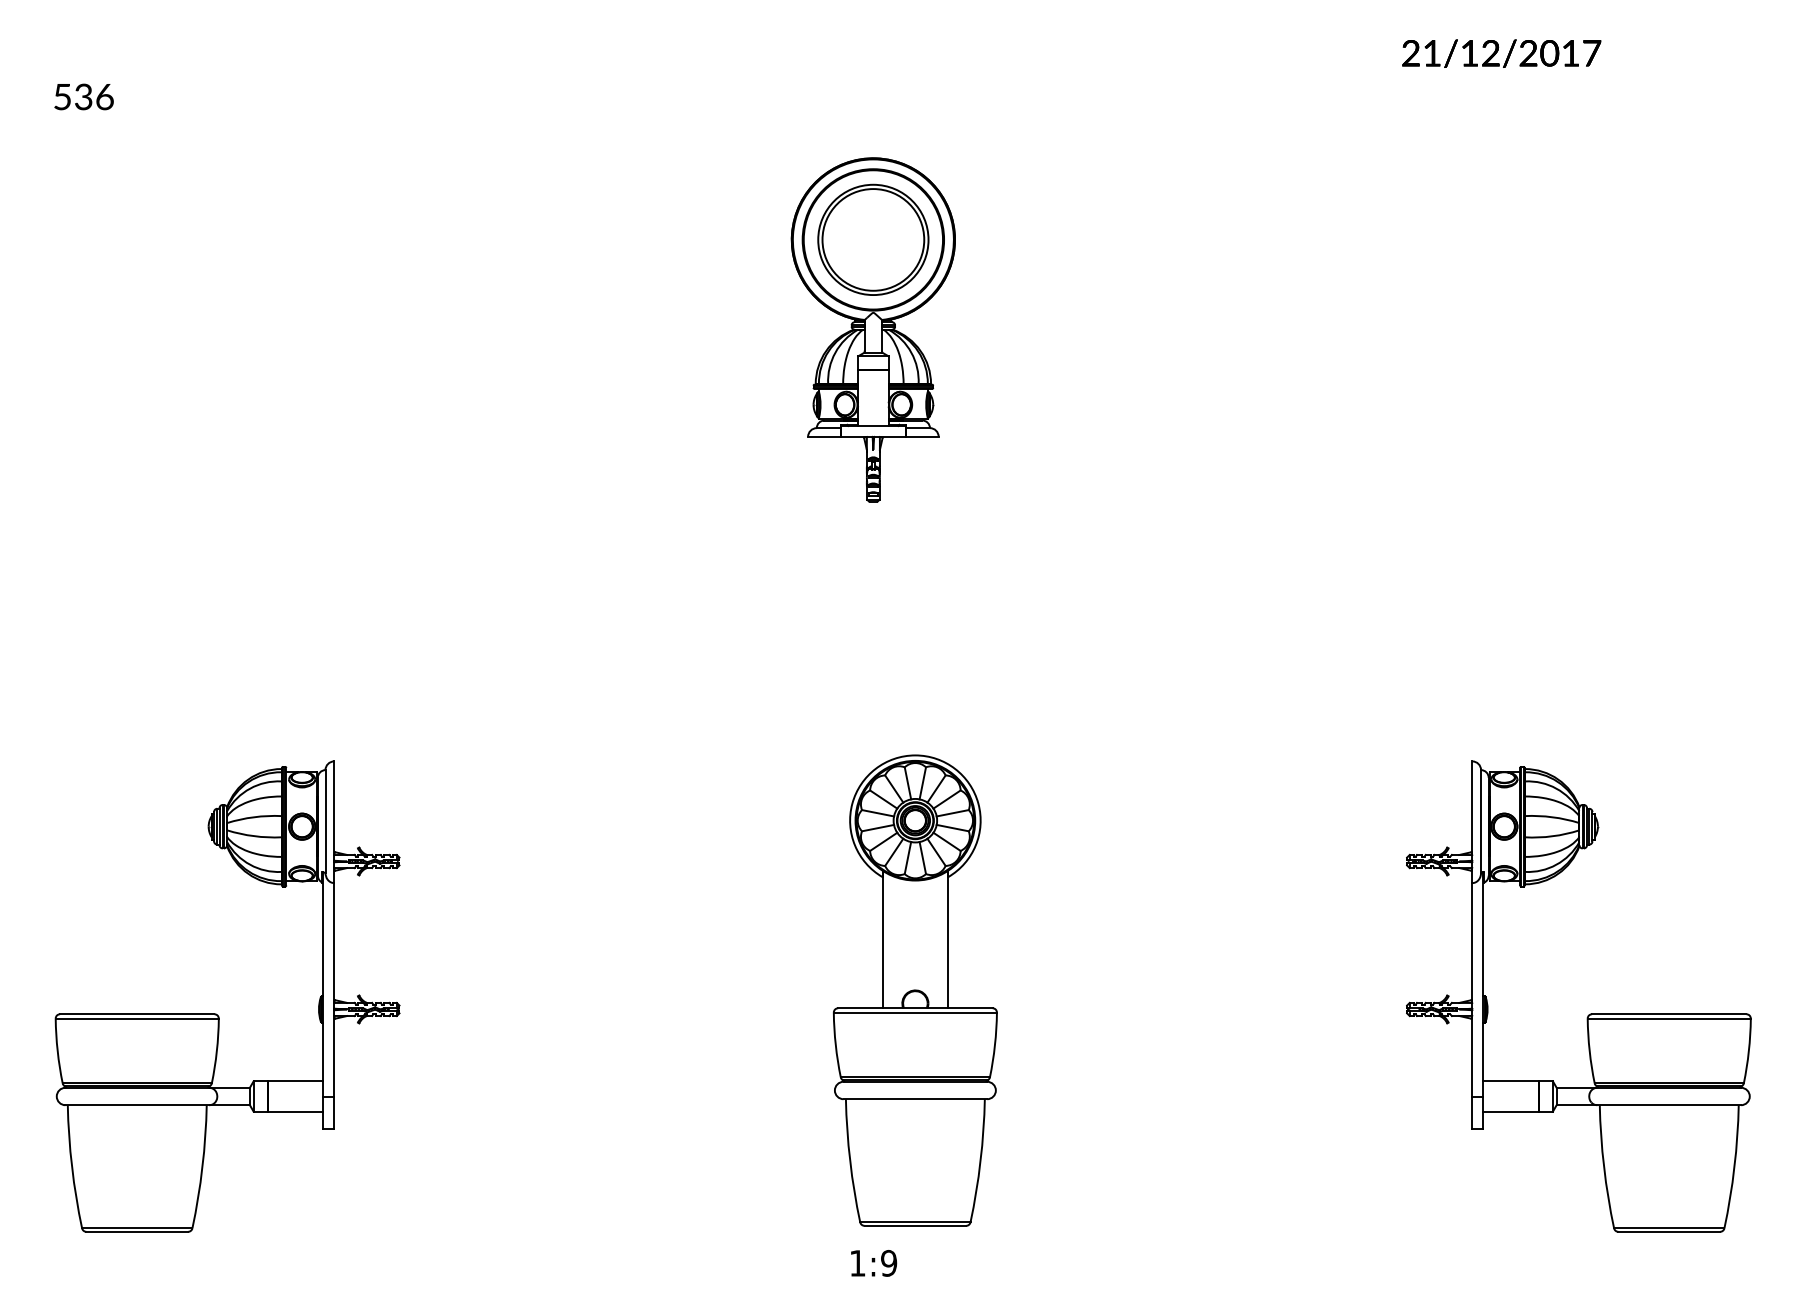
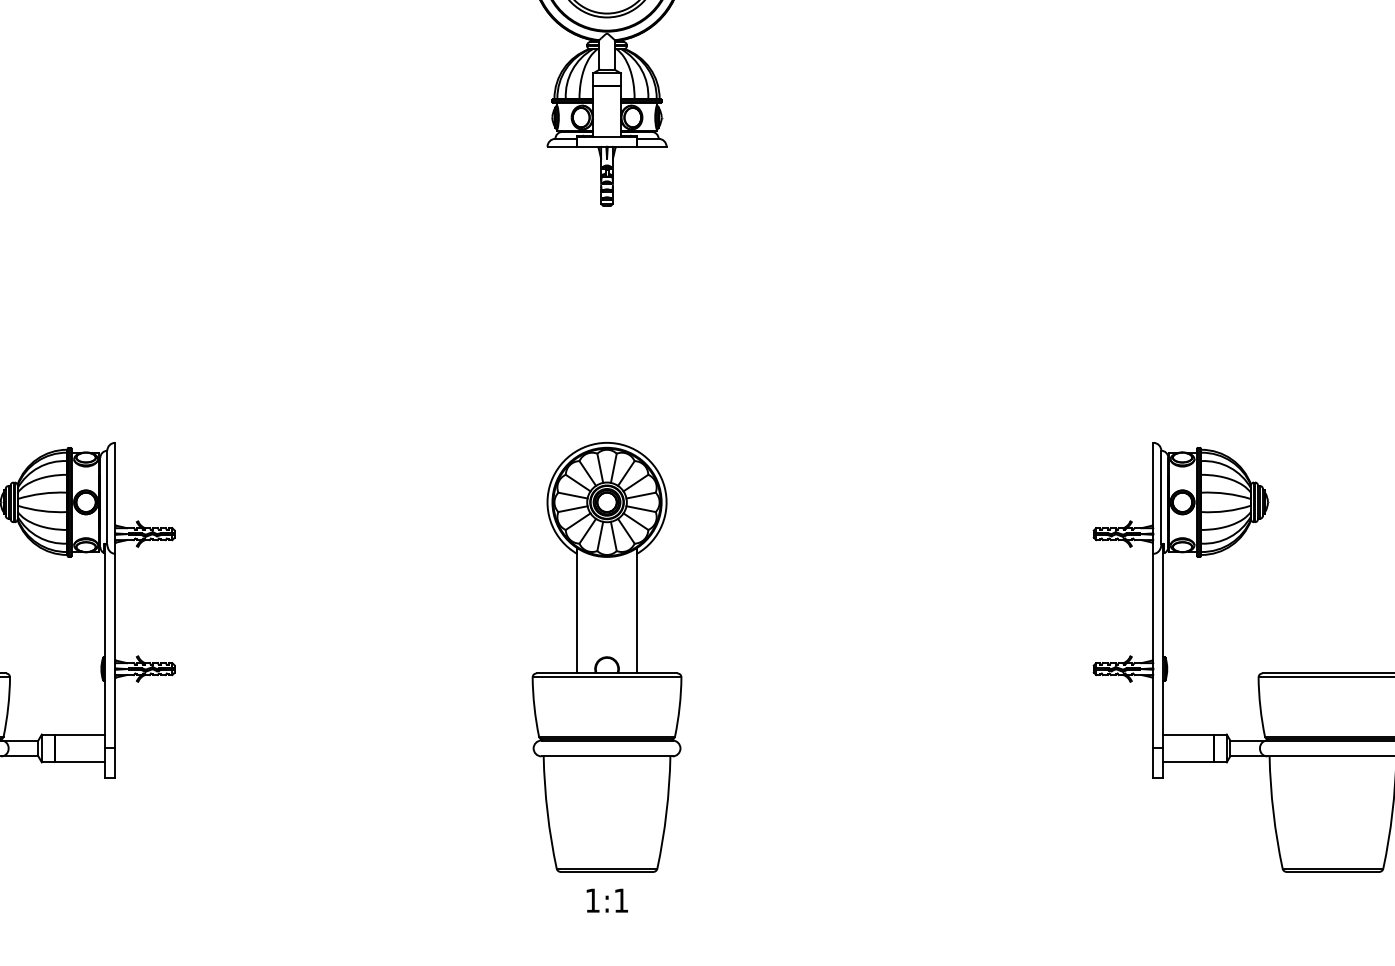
part: (915, 990) -> (607, 657), moved
text: (889, 1262) -> (621, 899), 1:9 -> 1:1

